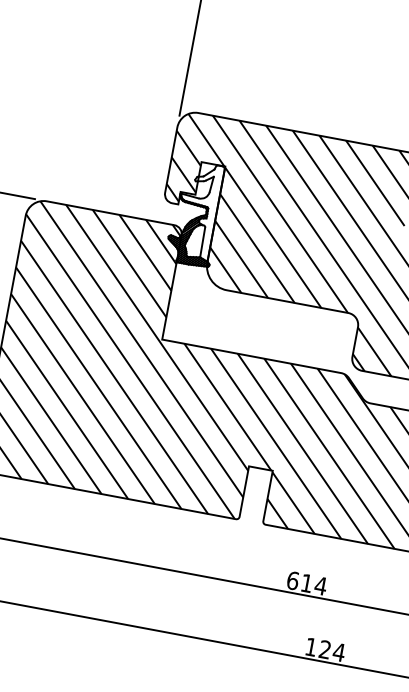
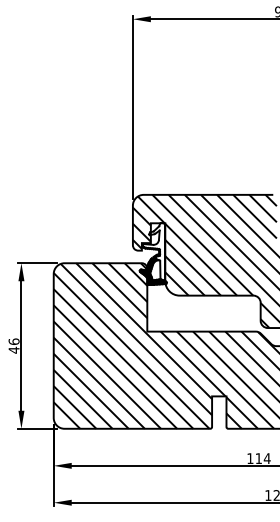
text: (293, 580) -> (250, 458), 614 -> 114

